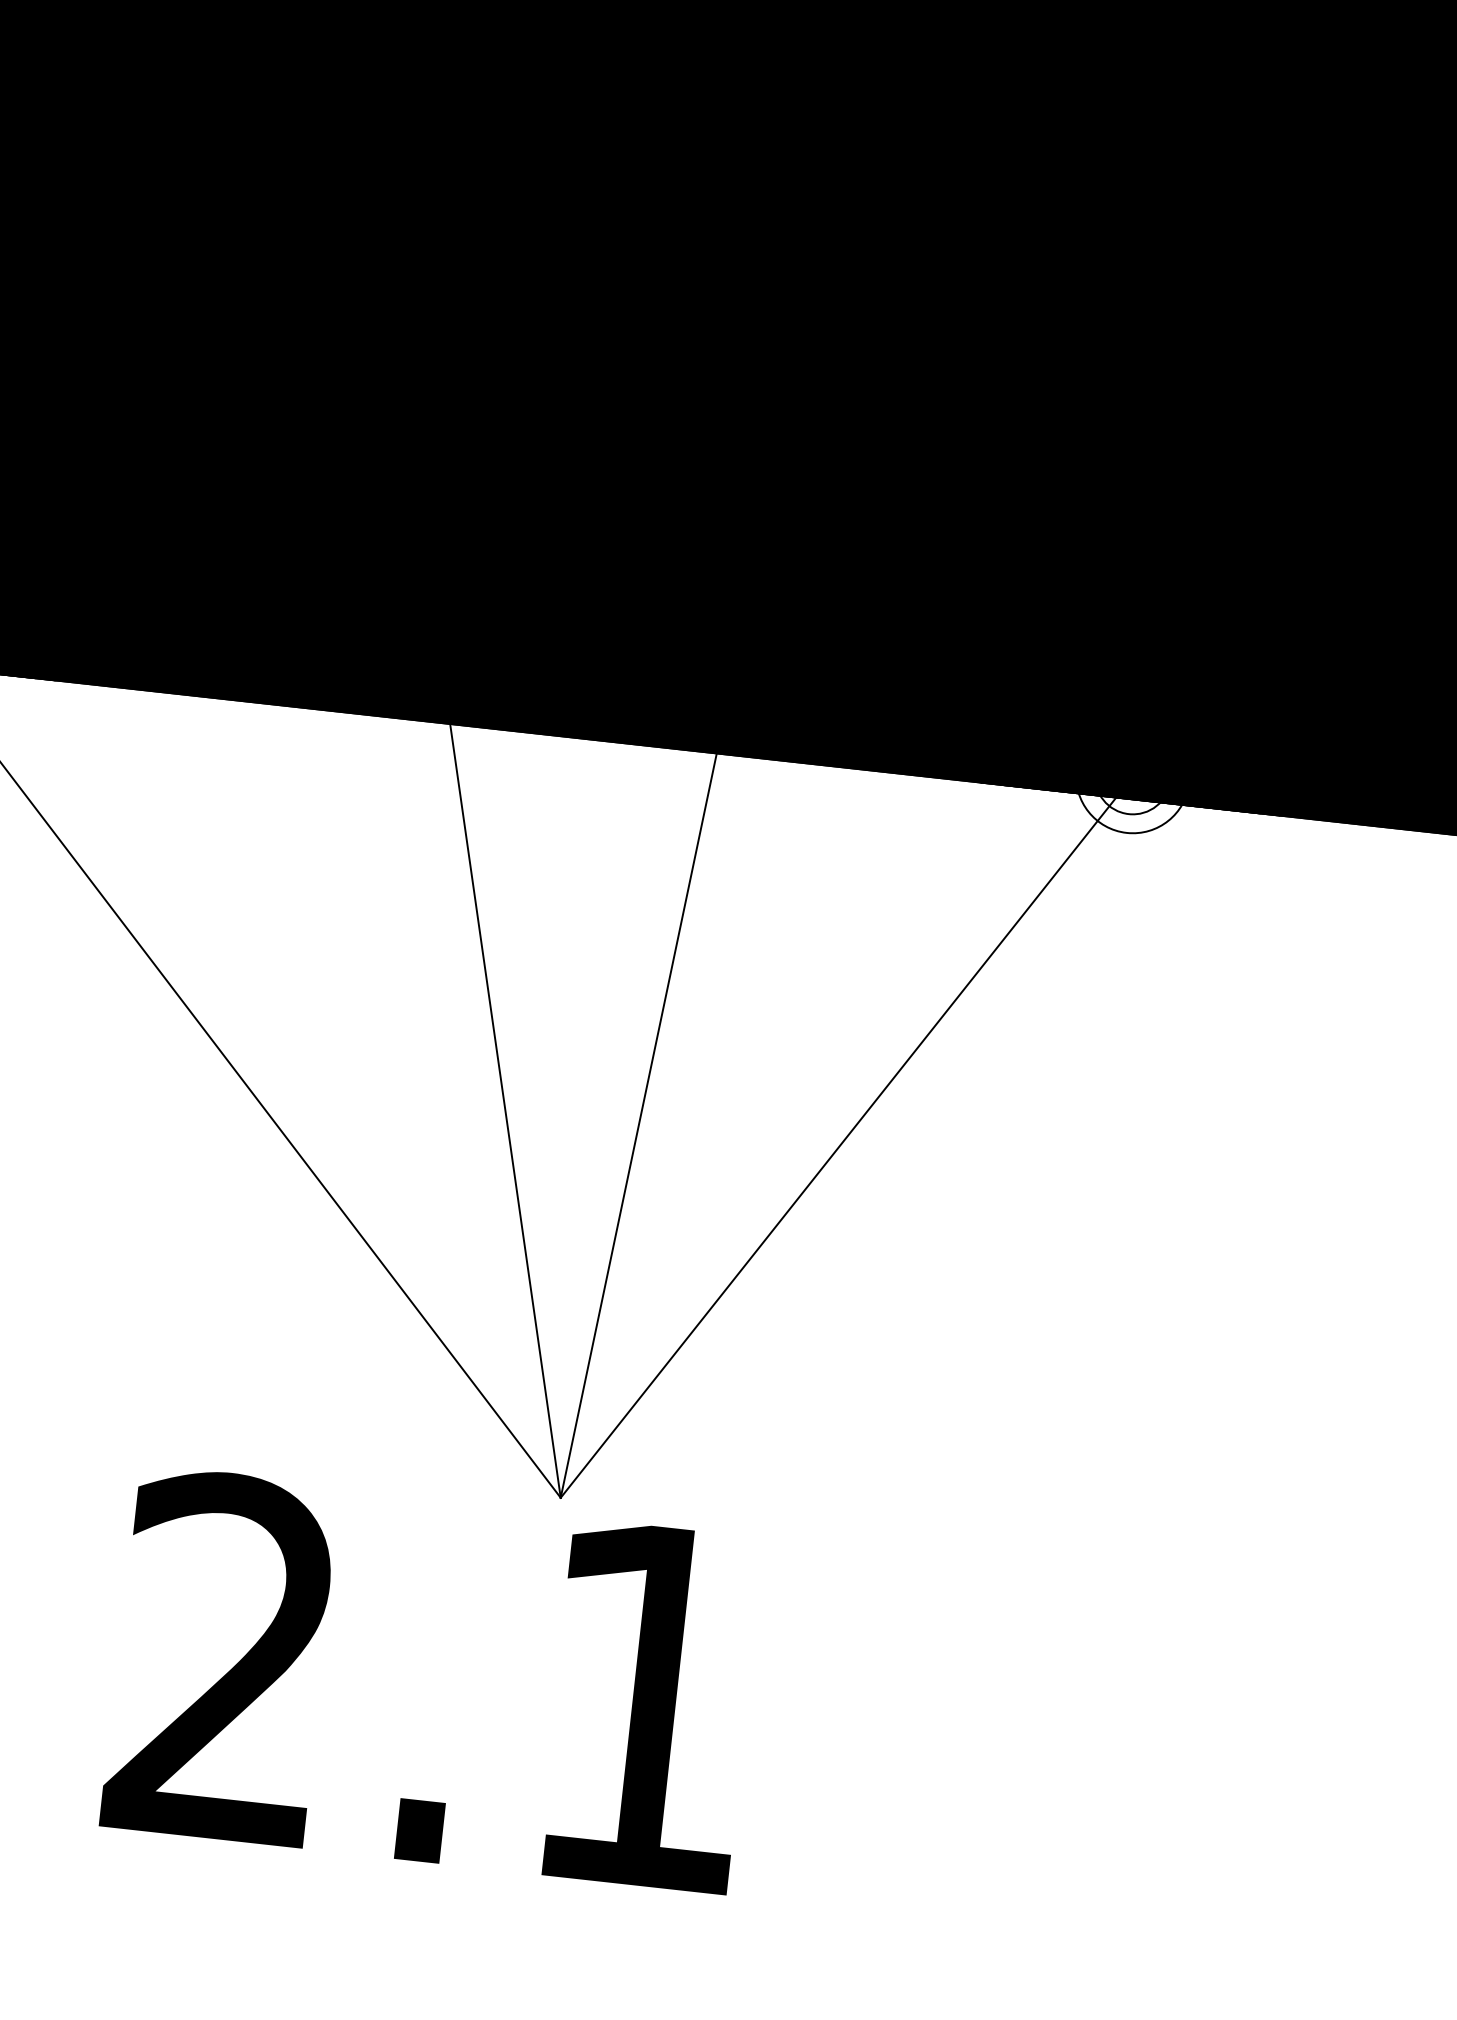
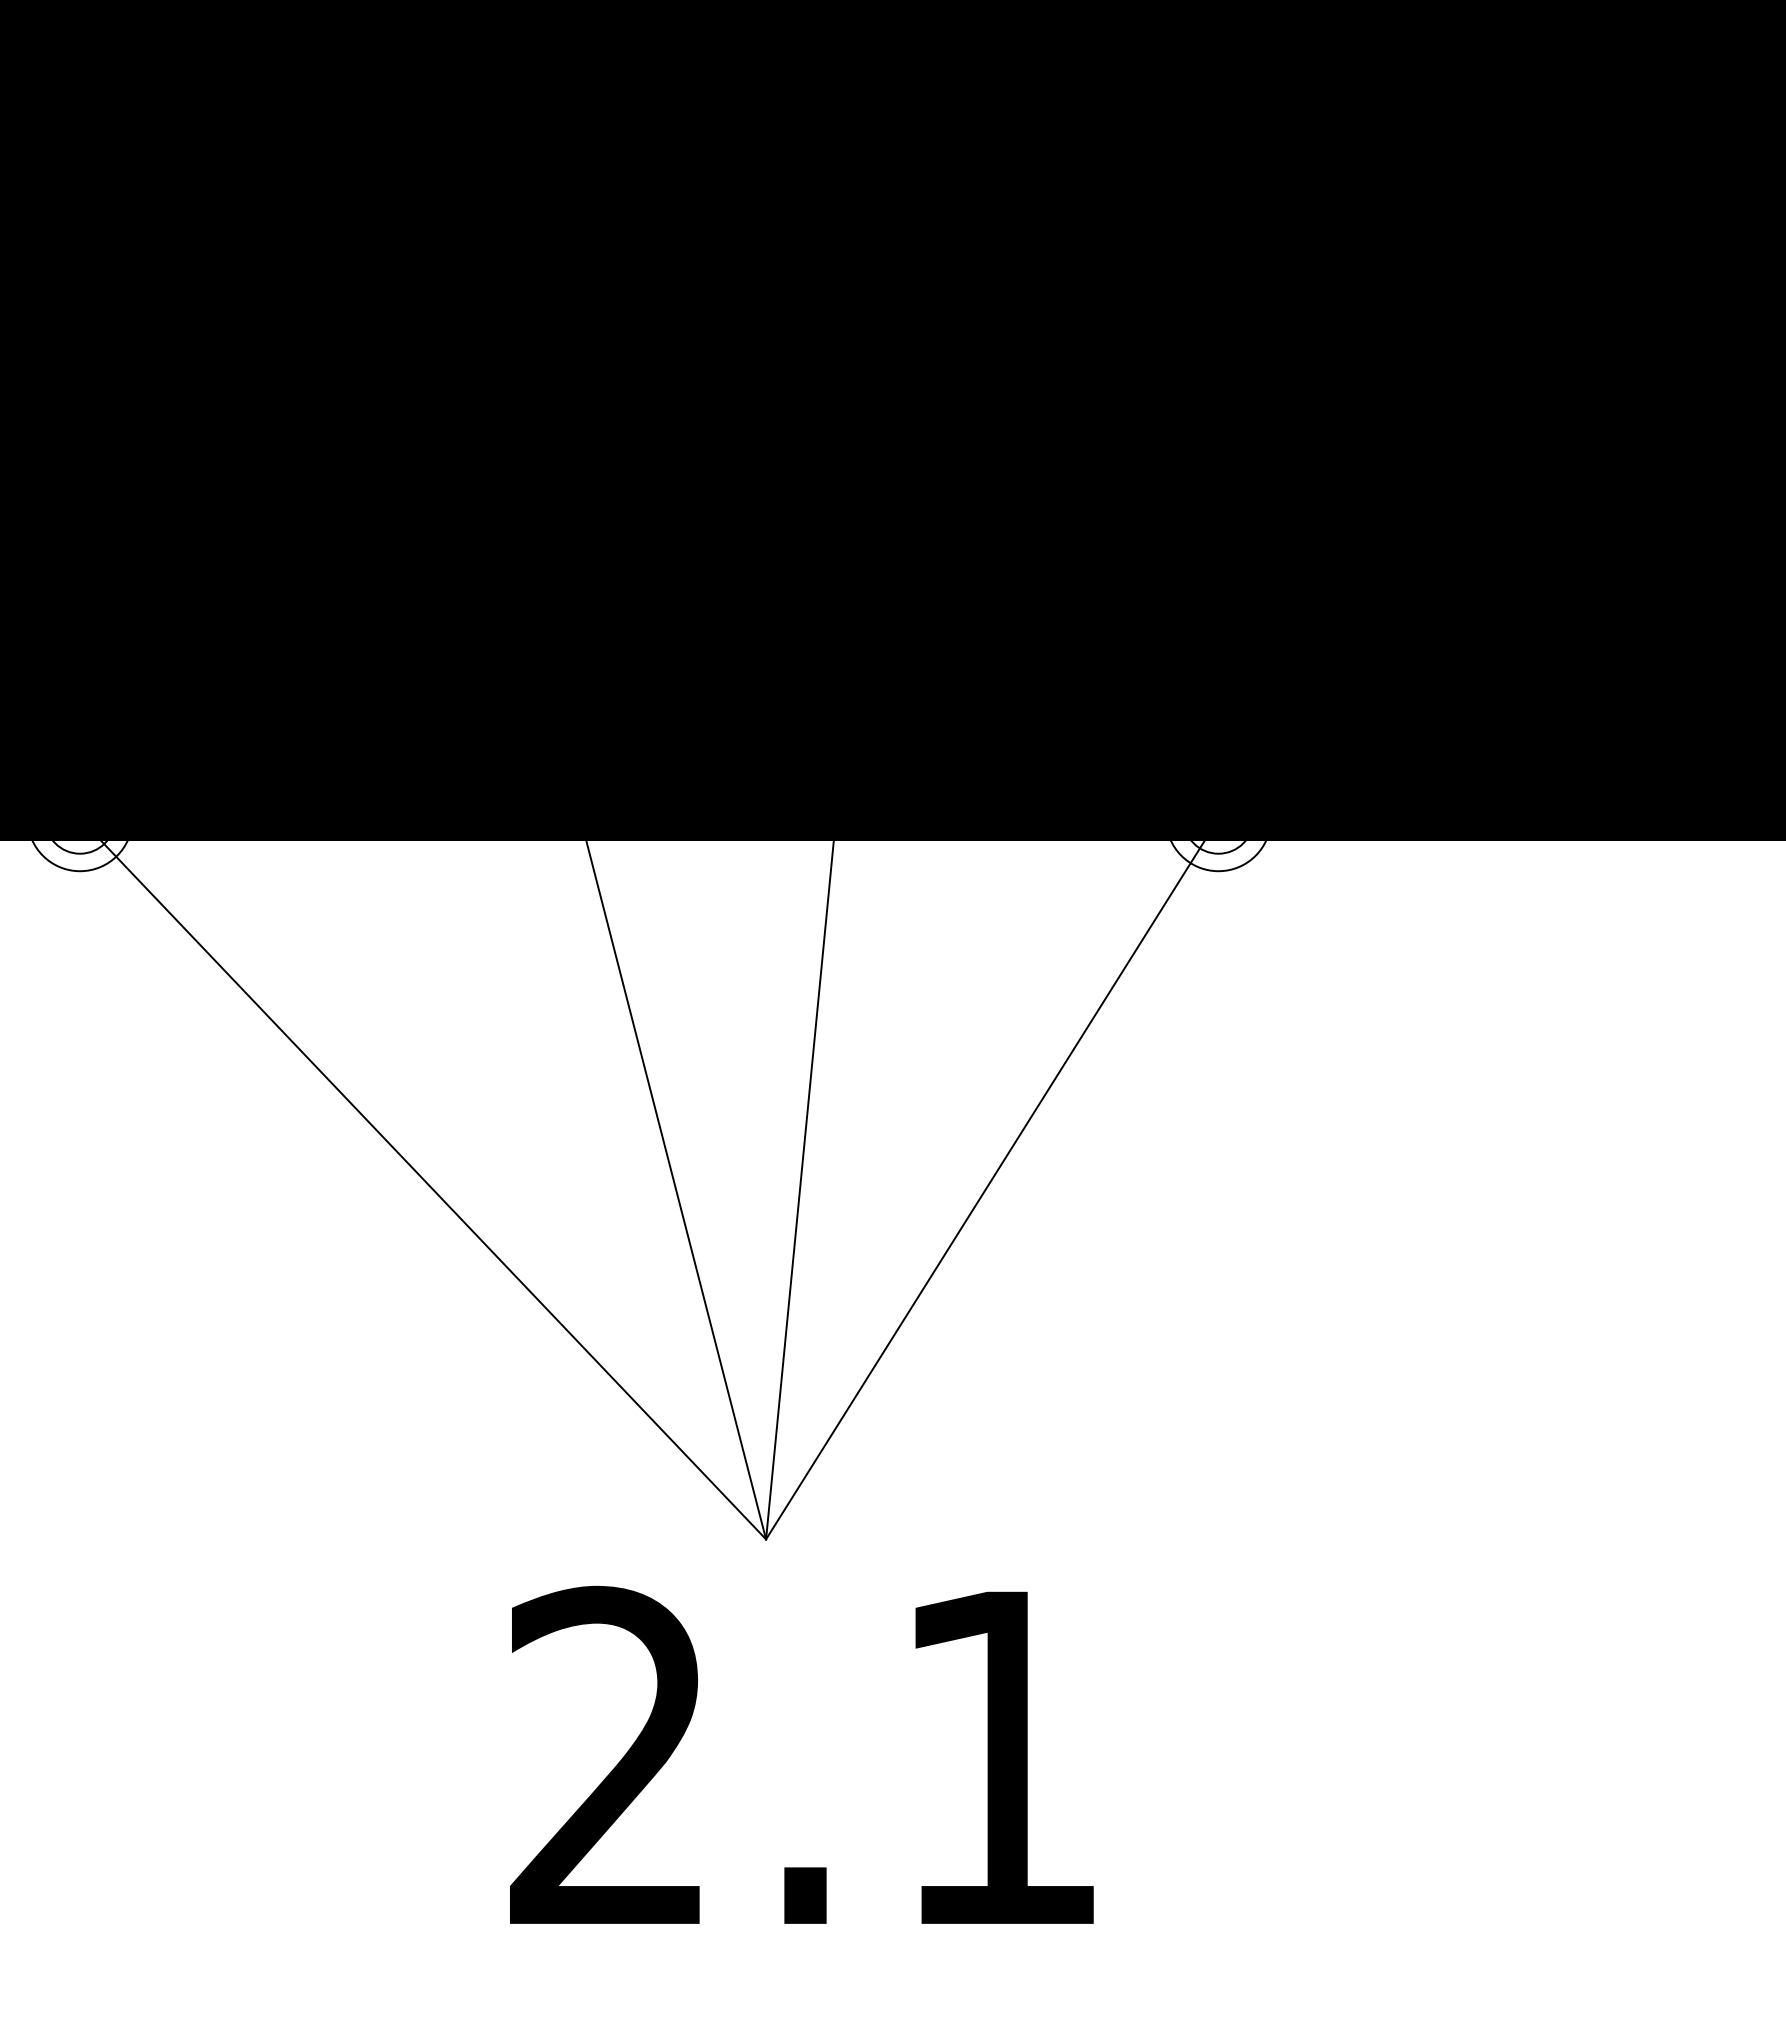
text: (432, 1678) -> (801, 1754), moved

